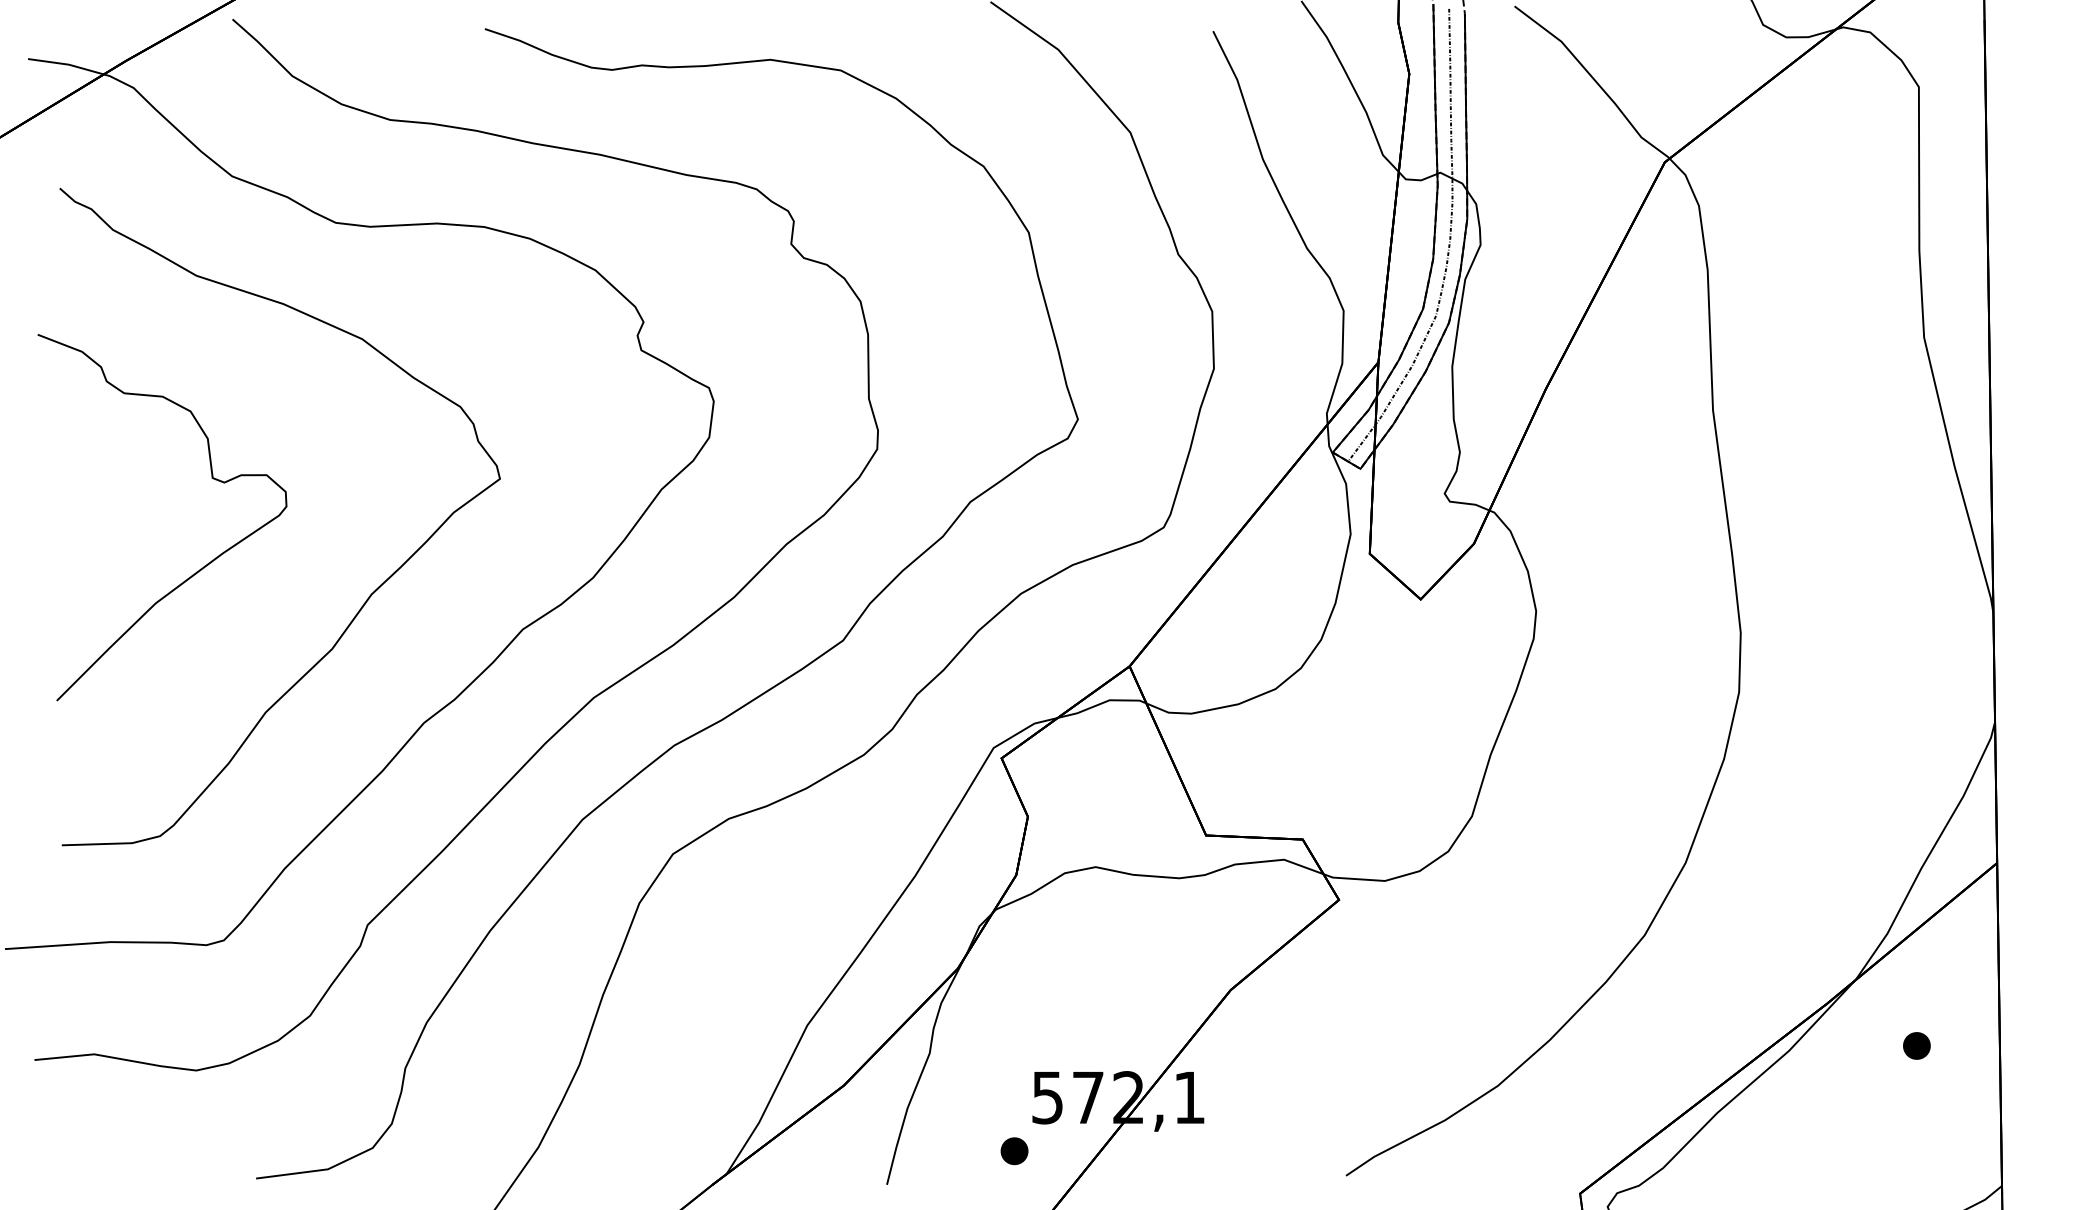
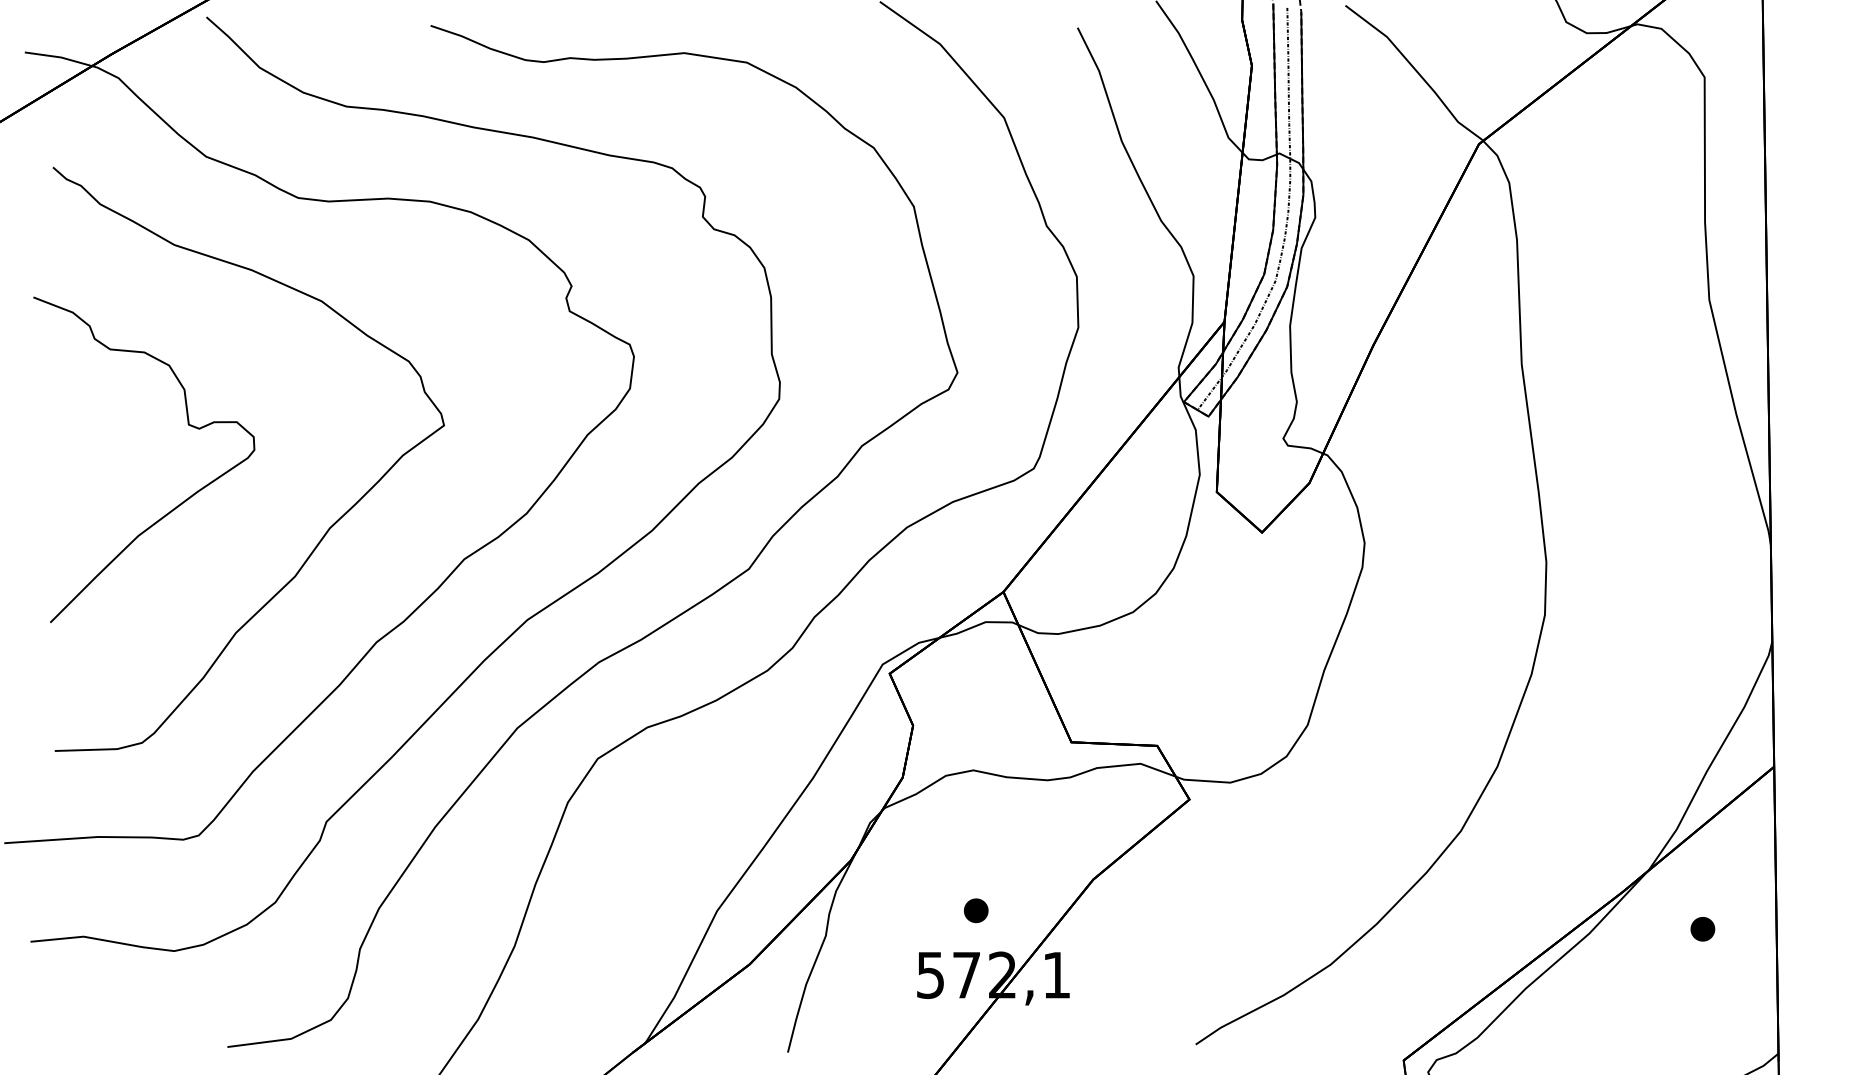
part: (1014, 1150) -> (976, 910), moved

